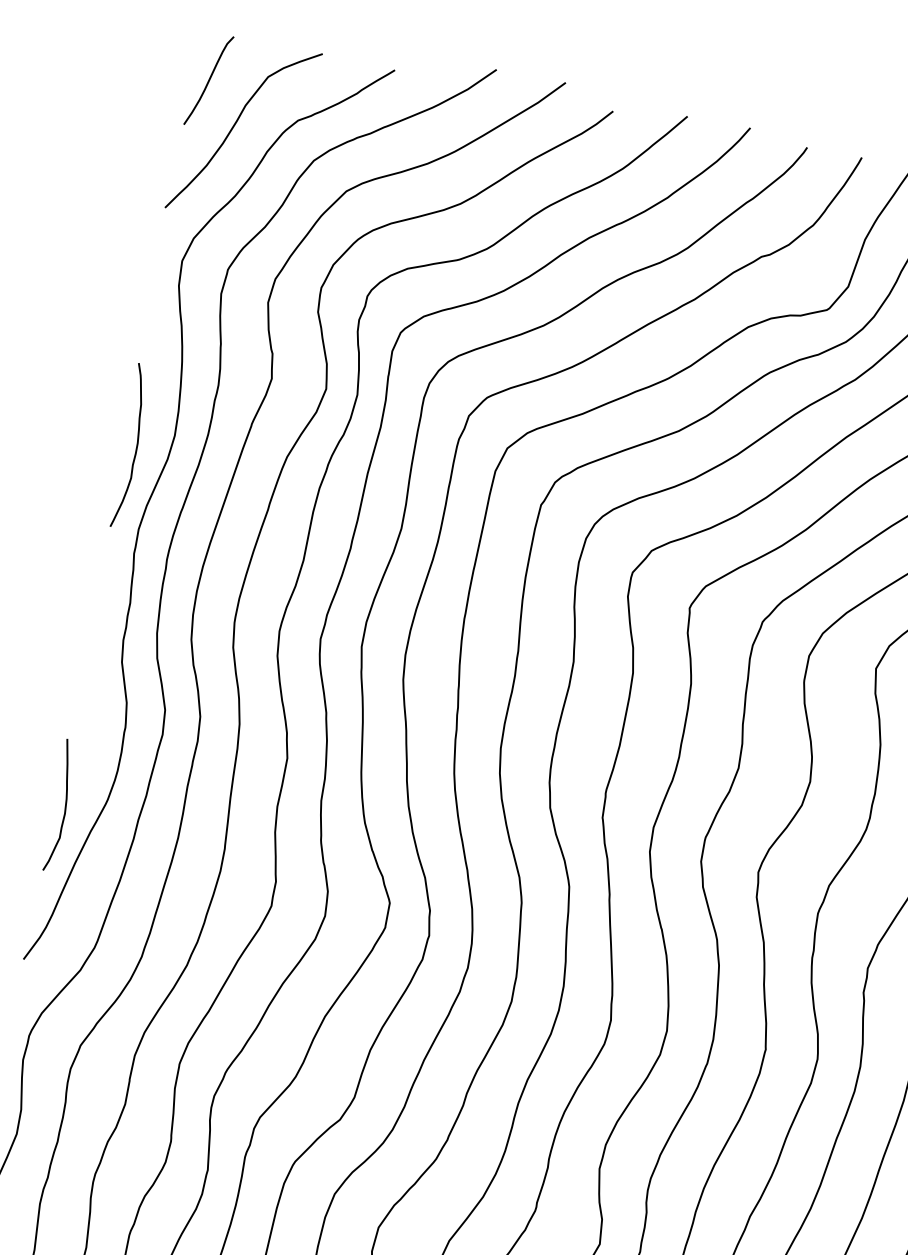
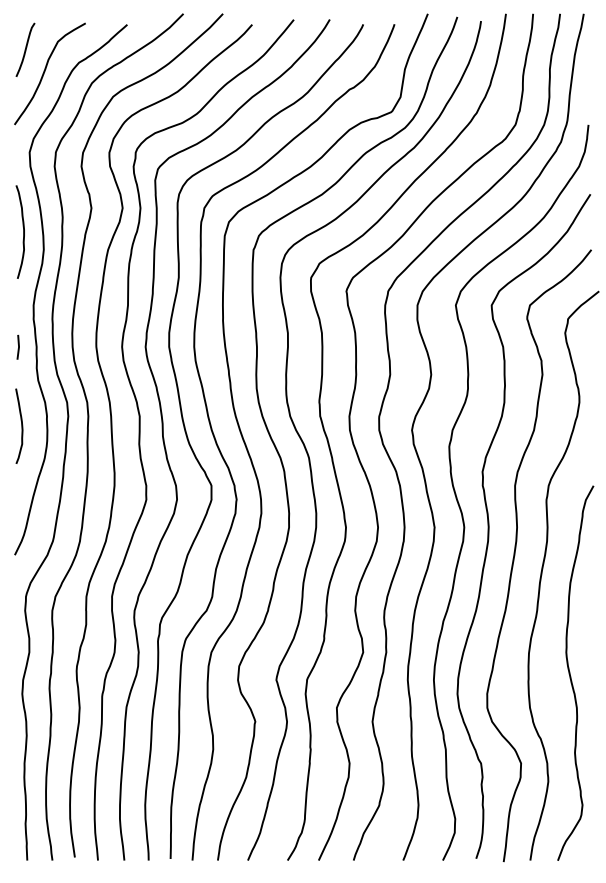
curve: (136, 445) -> (23, 231), moved
line: (98, 596) -> (18, 346), added
curve: (64, 805) -> (21, 425), moved

